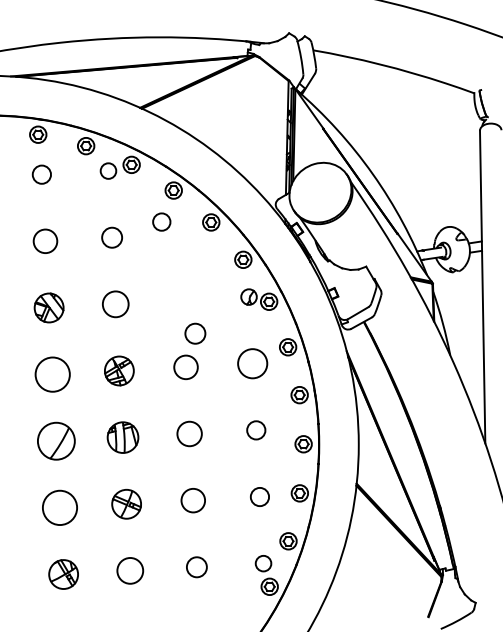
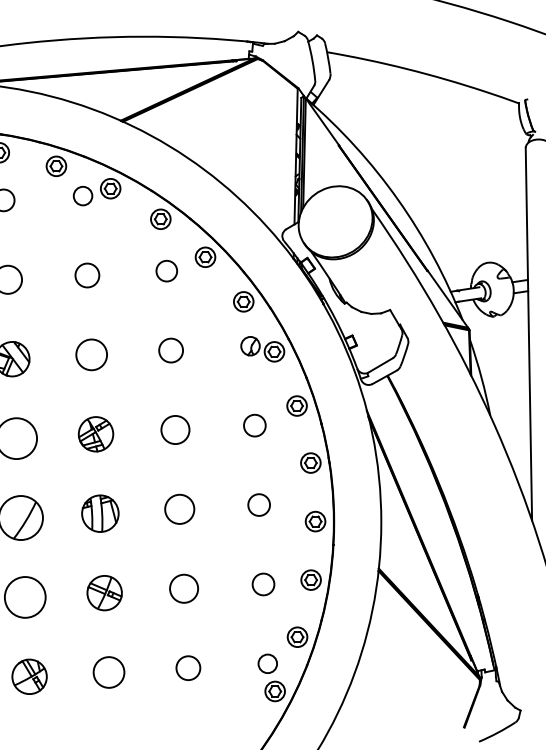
circle: (161, 221) -> (166, 270), moved
circle: (195, 333) -> (171, 350), moved
circle: (252, 363) -> (254, 425), size x0.62

